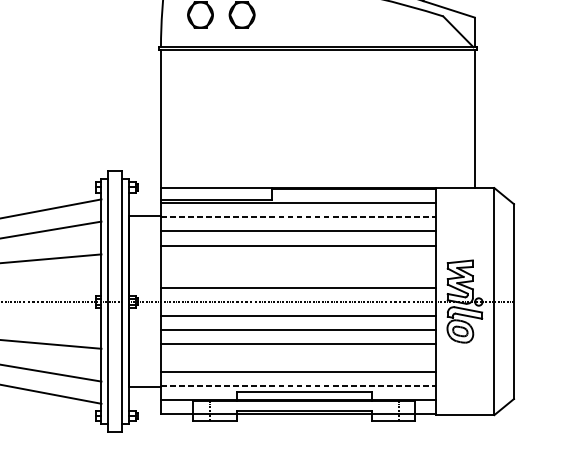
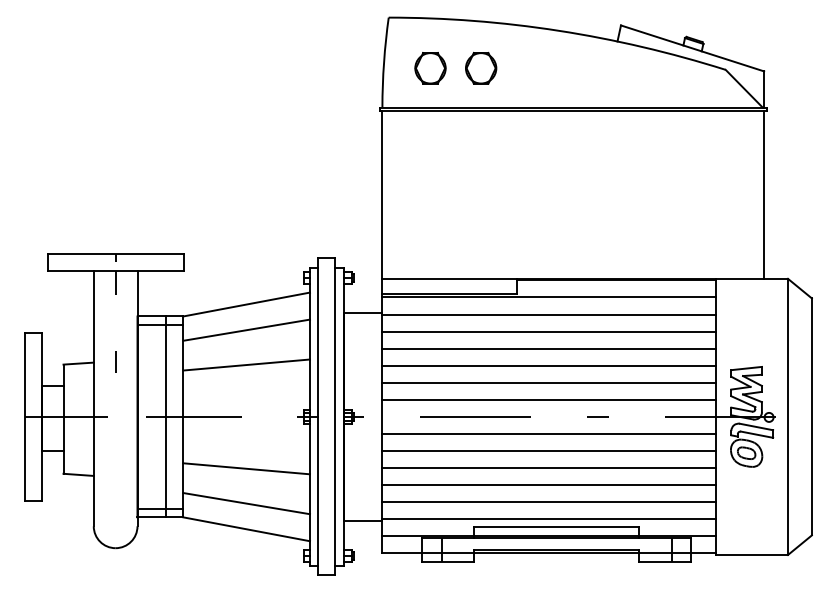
line: (298, 217) -> (549, 314), dashed -> solid
line: (298, 259) -> (549, 365), added
line: (298, 273) -> (549, 382), added
line: (298, 357) -> (549, 485), added
line: (298, 385) -> (549, 519), dashed -> solid

